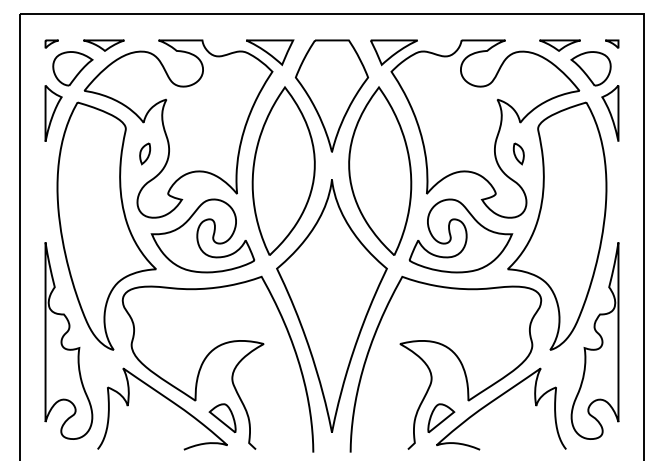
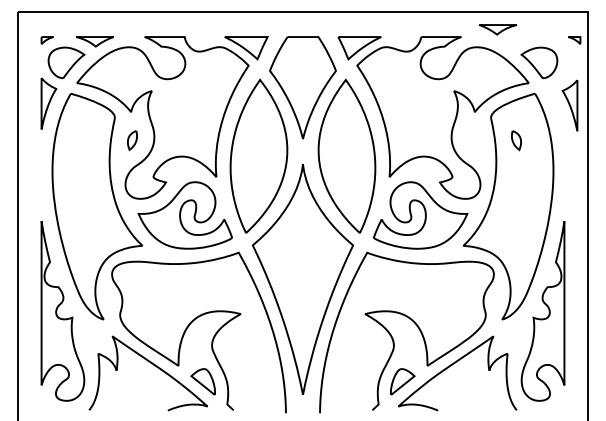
part: (611, 44) -> (574, 40), moved
part: (559, 45) -> (497, 29), moved
part: (609, 113) -> (569, 105), moved
part: (518, 153) -> (516, 140), moved

